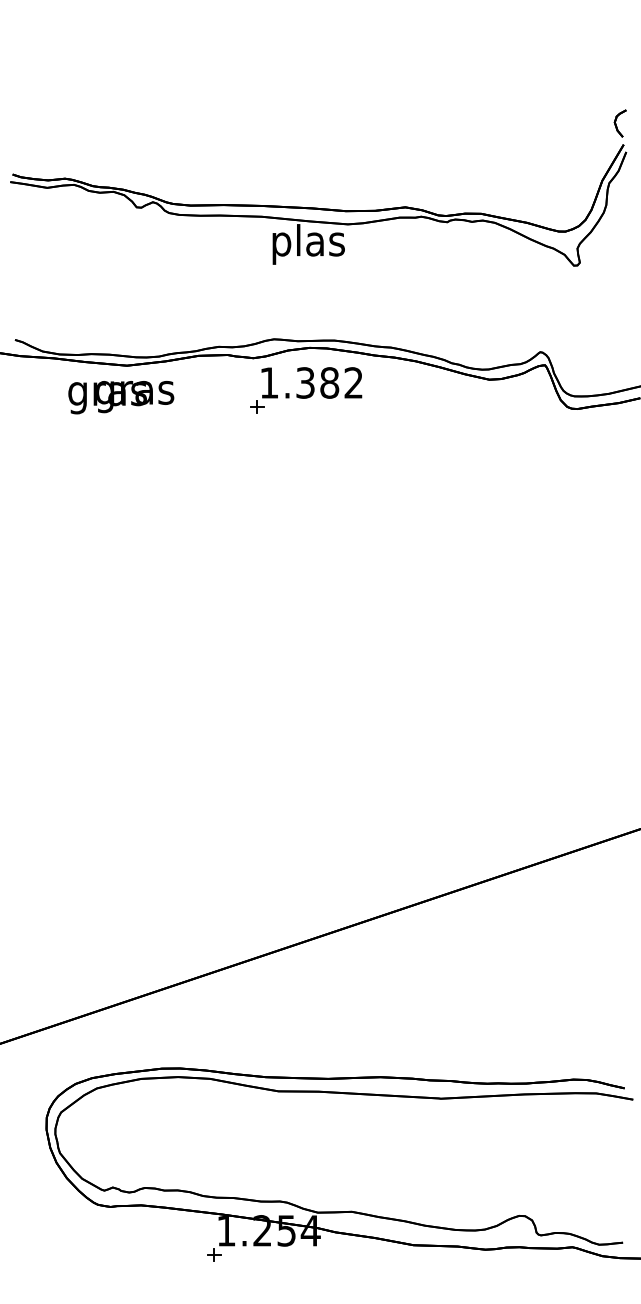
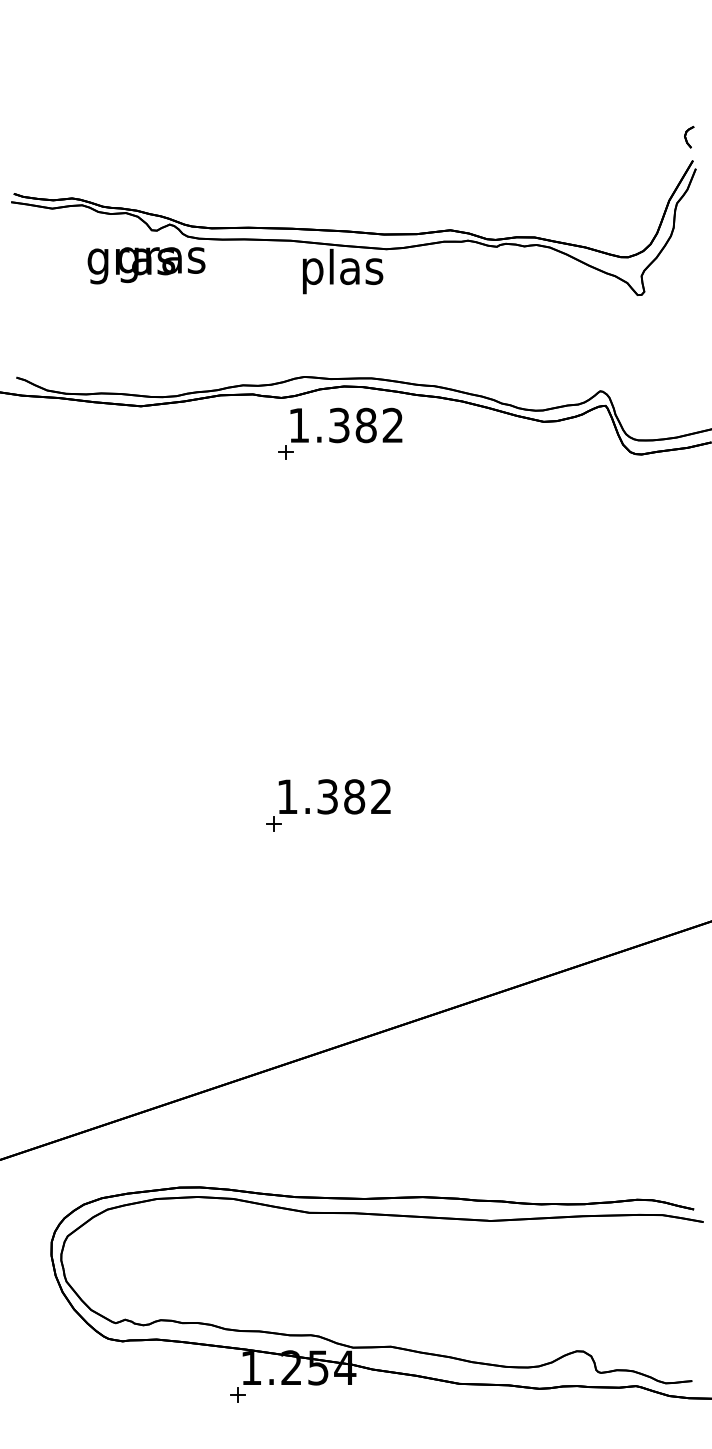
part: (620, 123) -> (689, 137), size x0.71
text: (121, 397) -> (146, 265), moved
part: (295, 724) -> (328, 805), added

